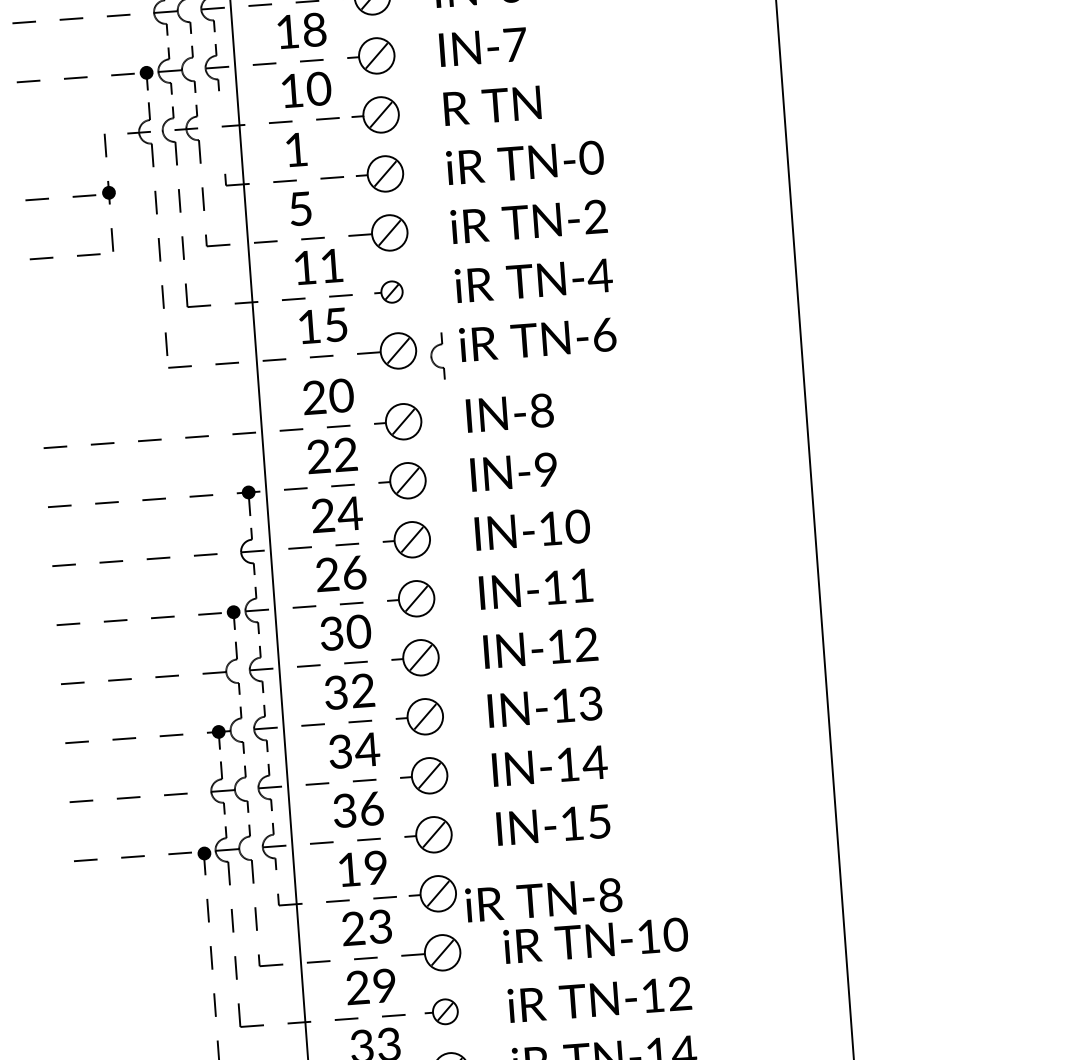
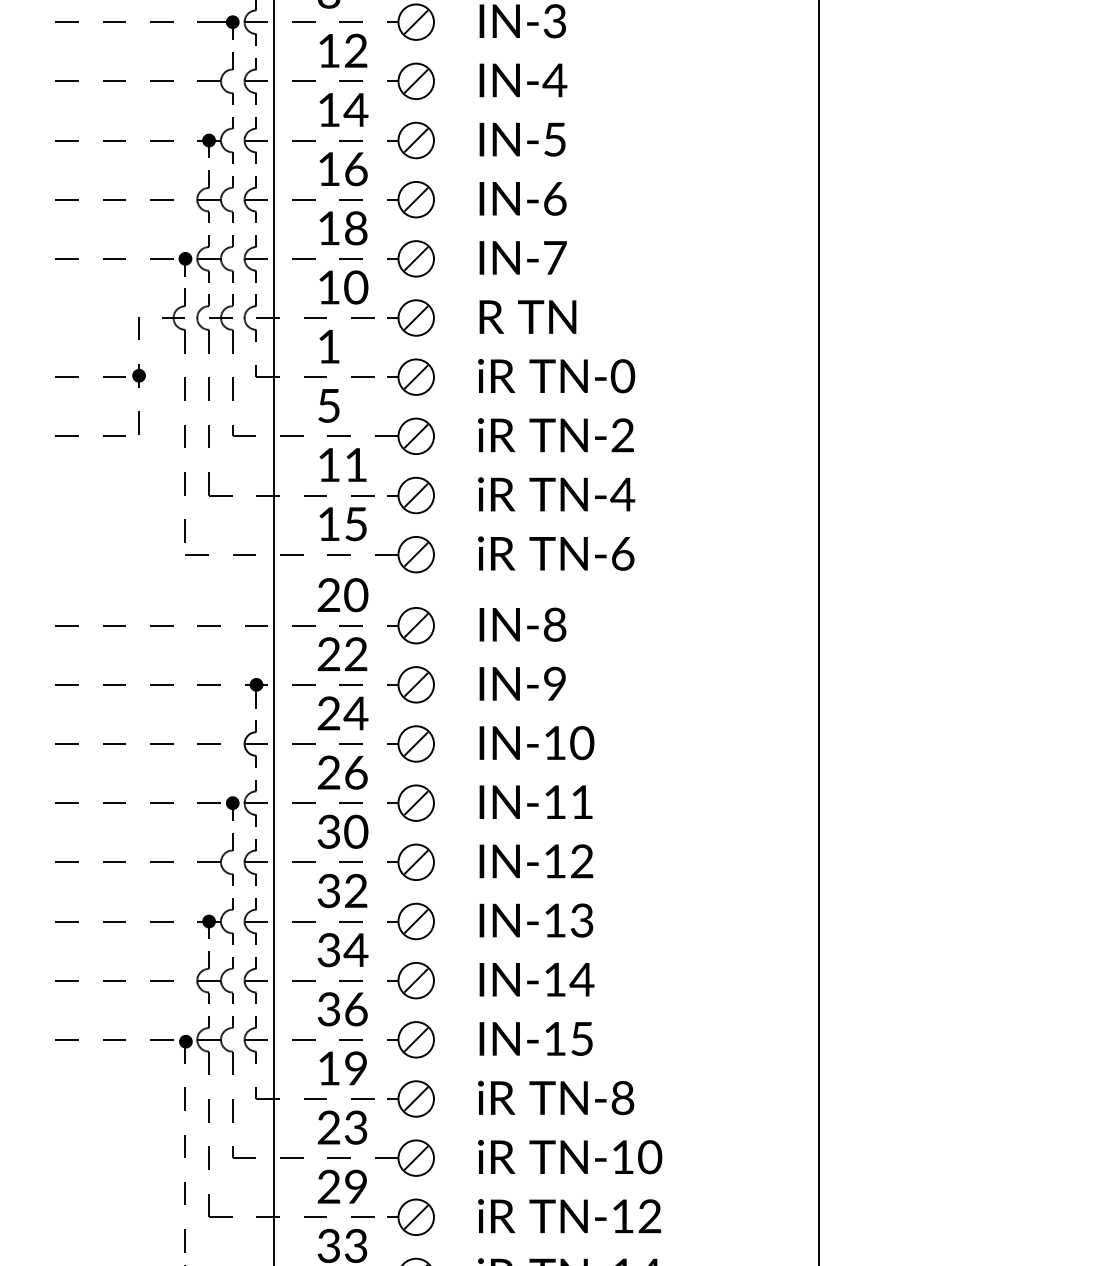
part: (388, 292) -> (410, 495), size x1.67
part: (436, 356) -> (249, 317), moved
text: (544, 899) -> (556, 1097), moved
part: (441, 1011) -> (410, 1216), size x1.43

